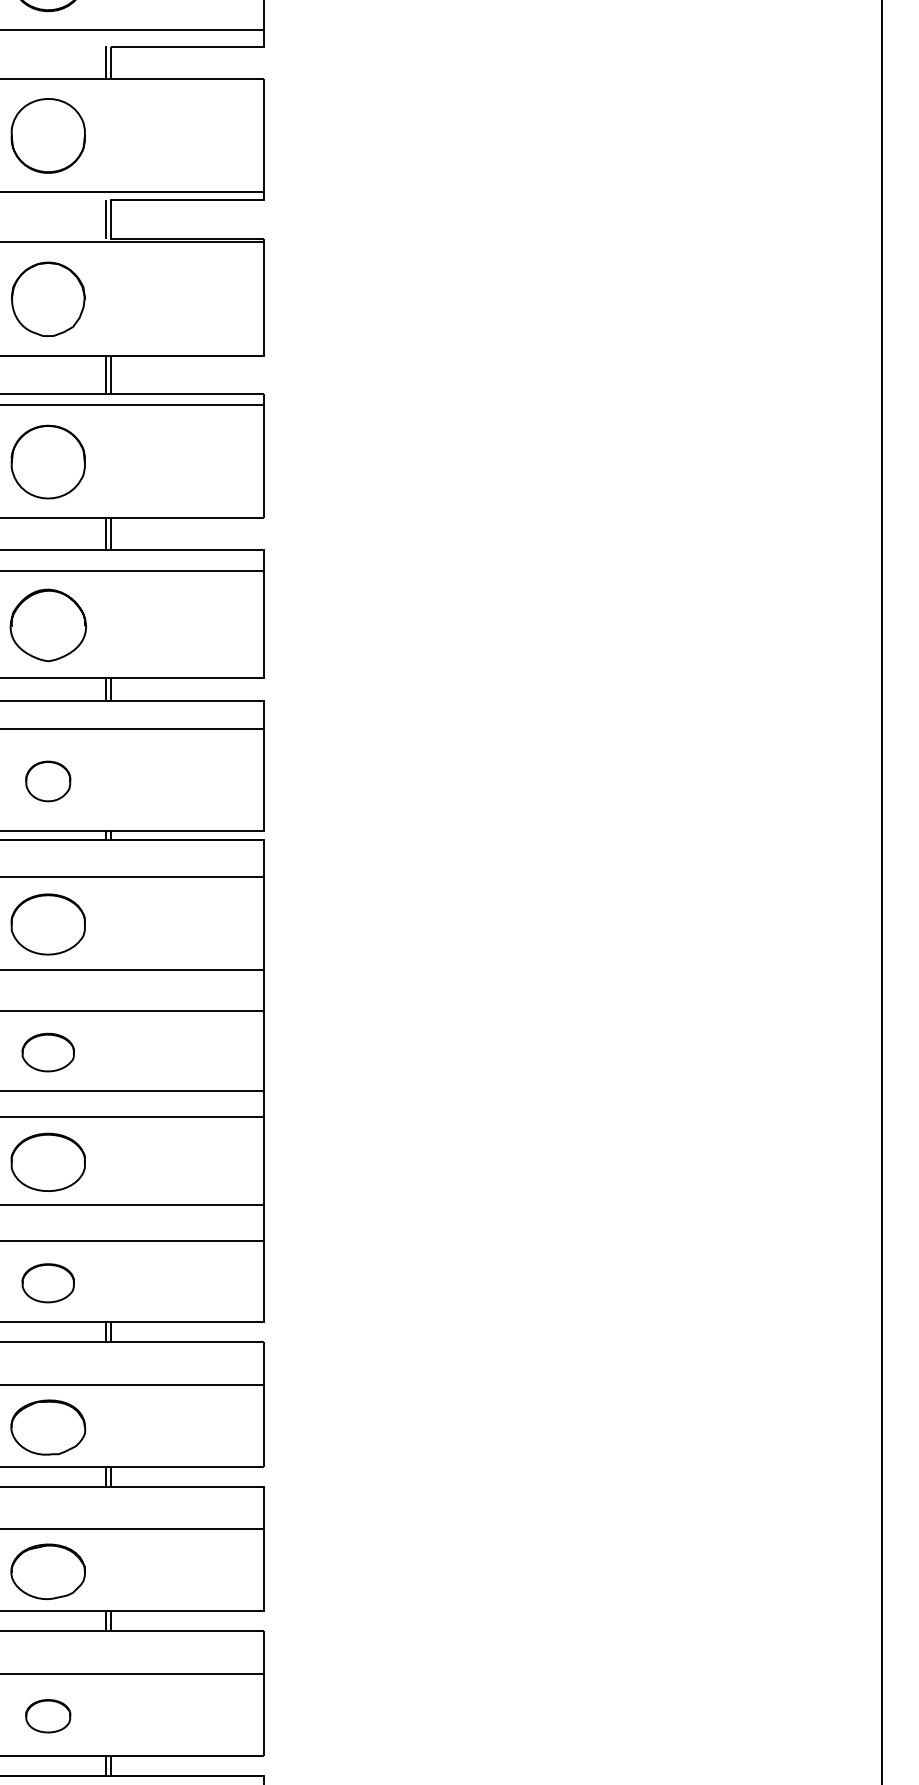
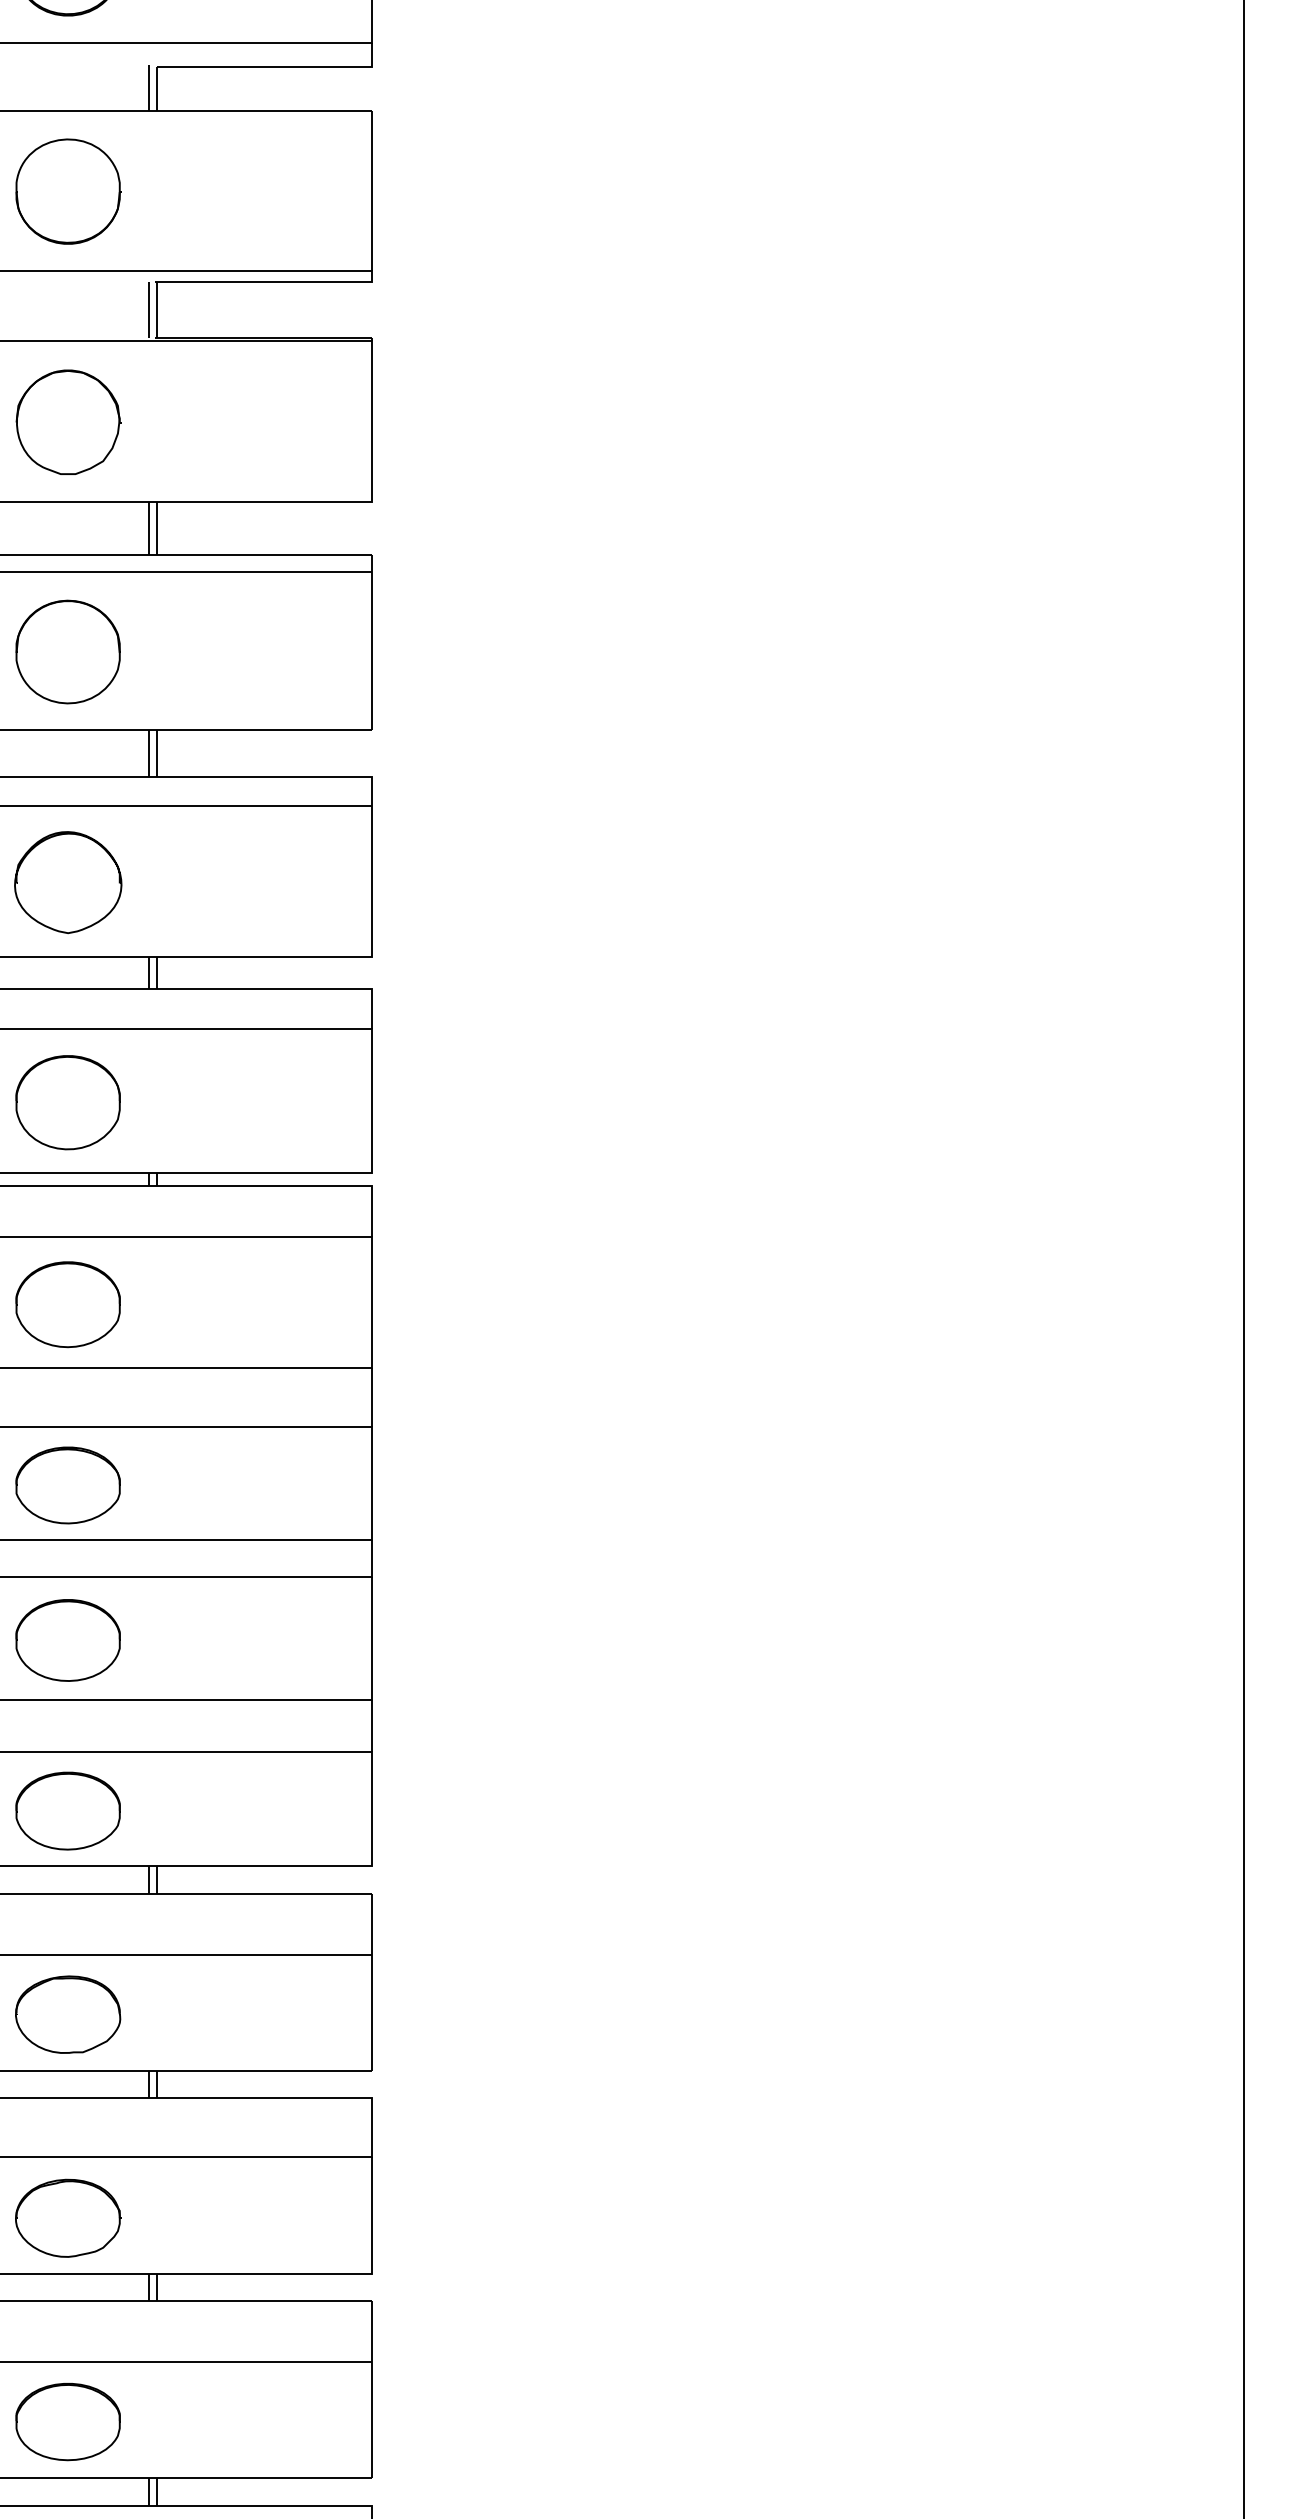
part: (47, 781) -> (67, 1102), size x1.67
part: (47, 1052) -> (67, 1485), size x1.43
part: (47, 1282) -> (67, 1810), size x1.43
part: (47, 1716) -> (67, 2422), size x1.67

